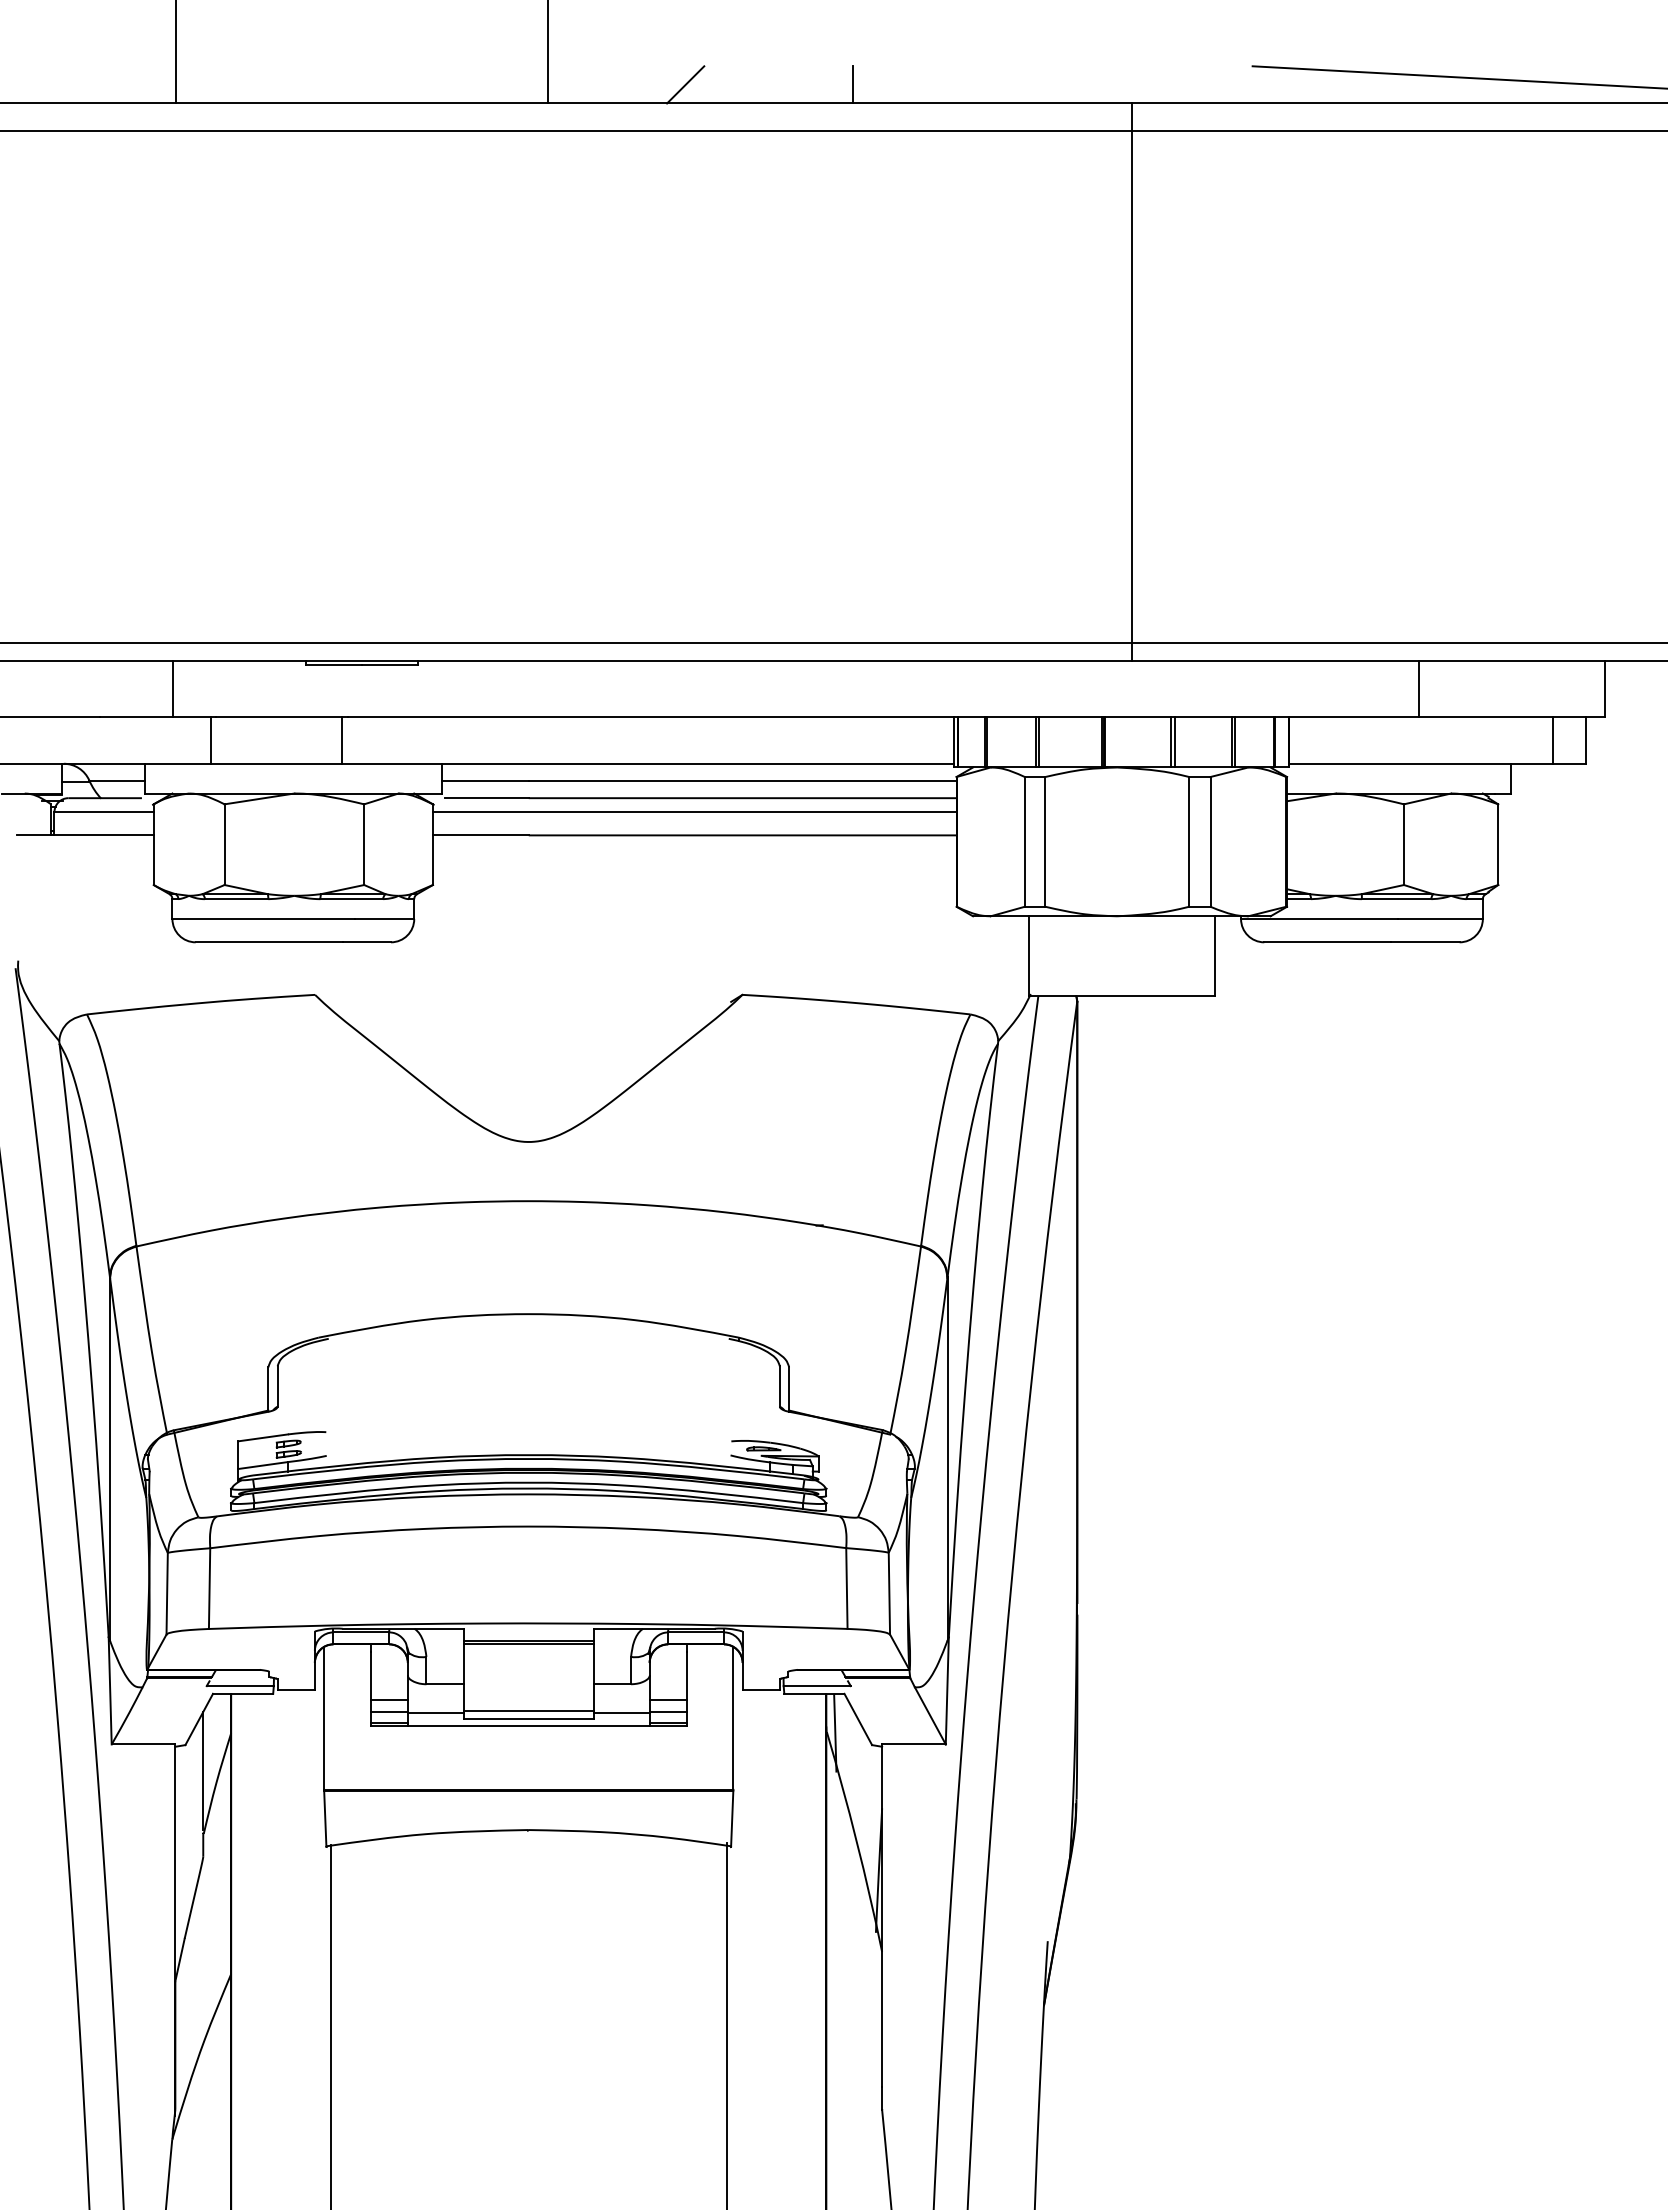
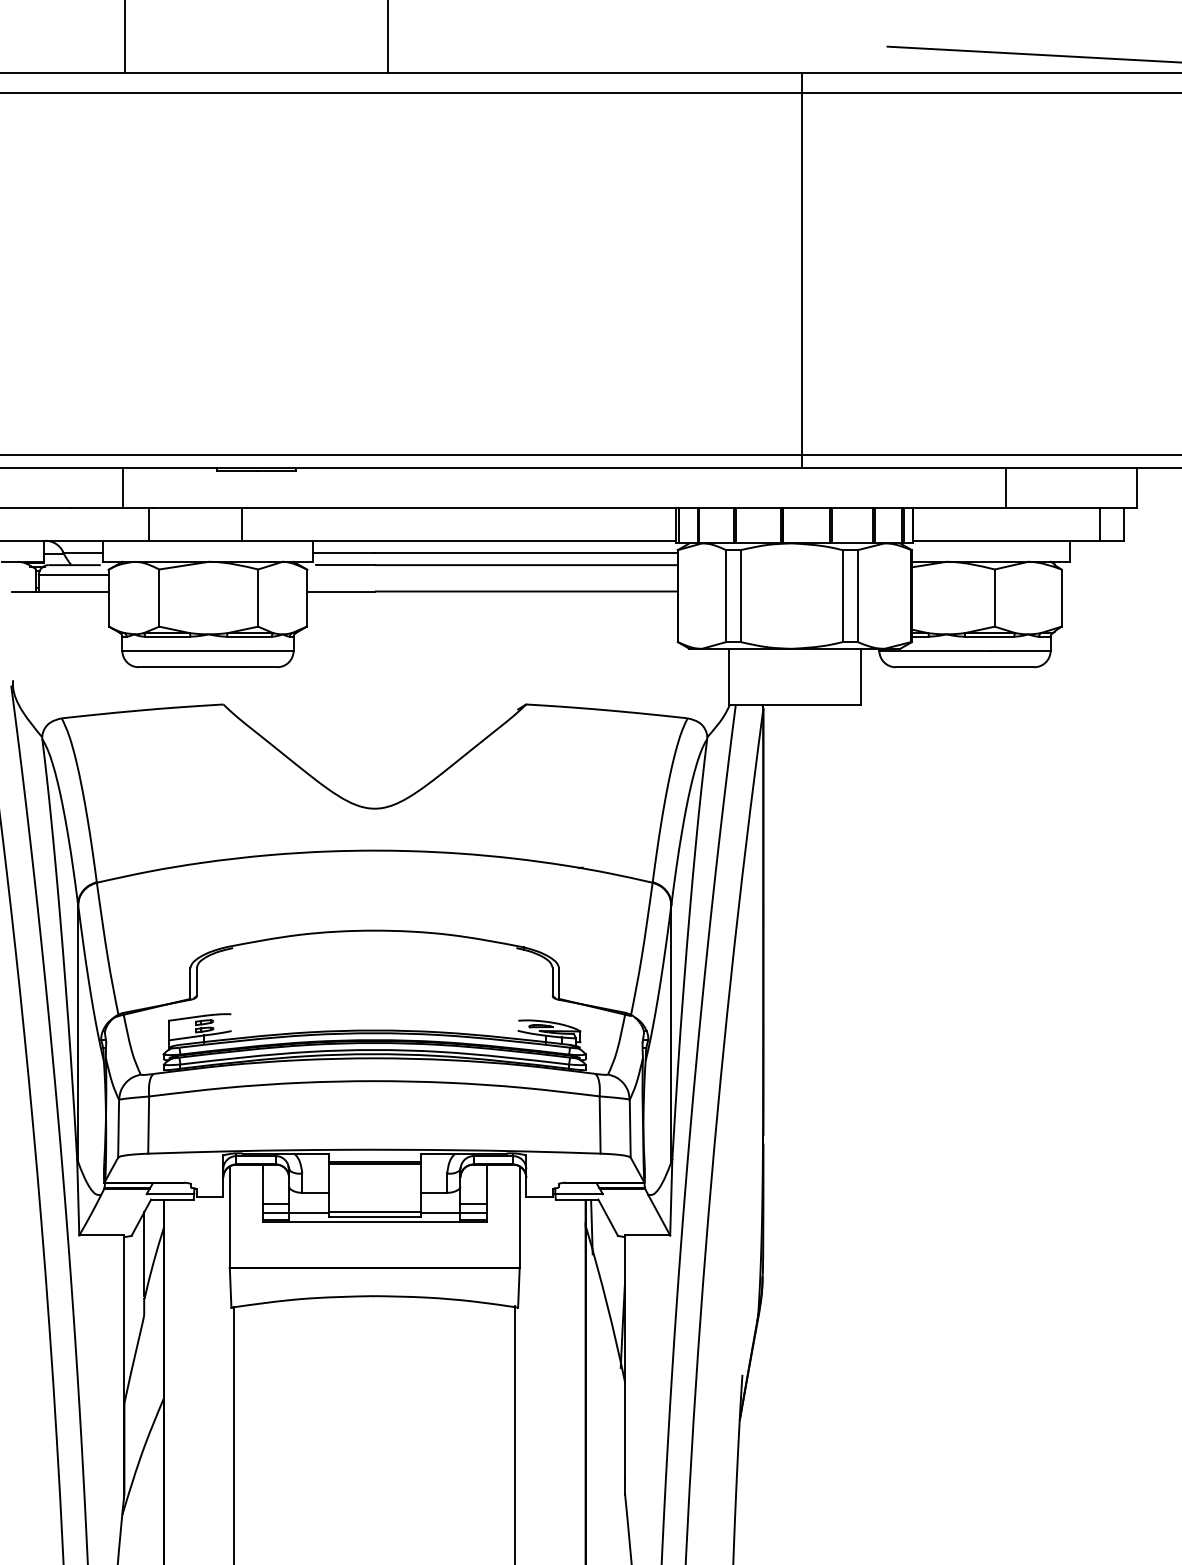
line: (685, 84) -> (485, 59), removed
line: (853, 84) -> (604, 59), removed
line: (694, 812) -> (492, 575), removed

